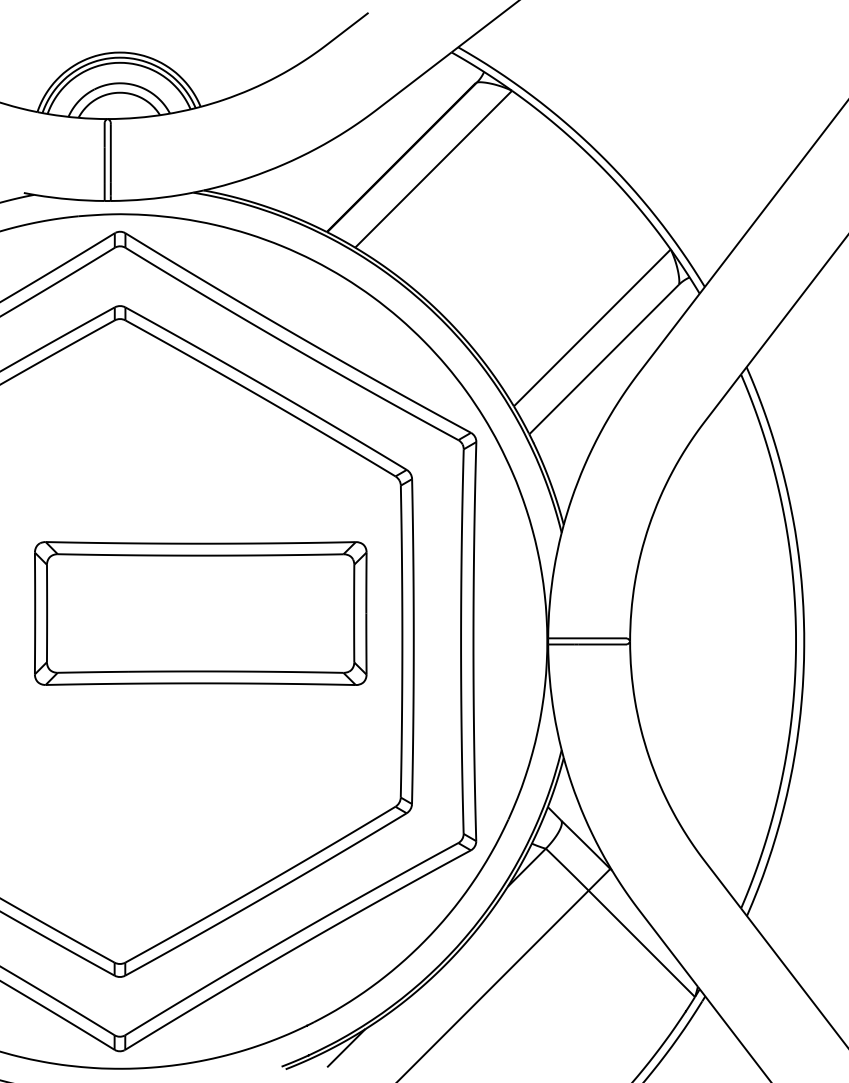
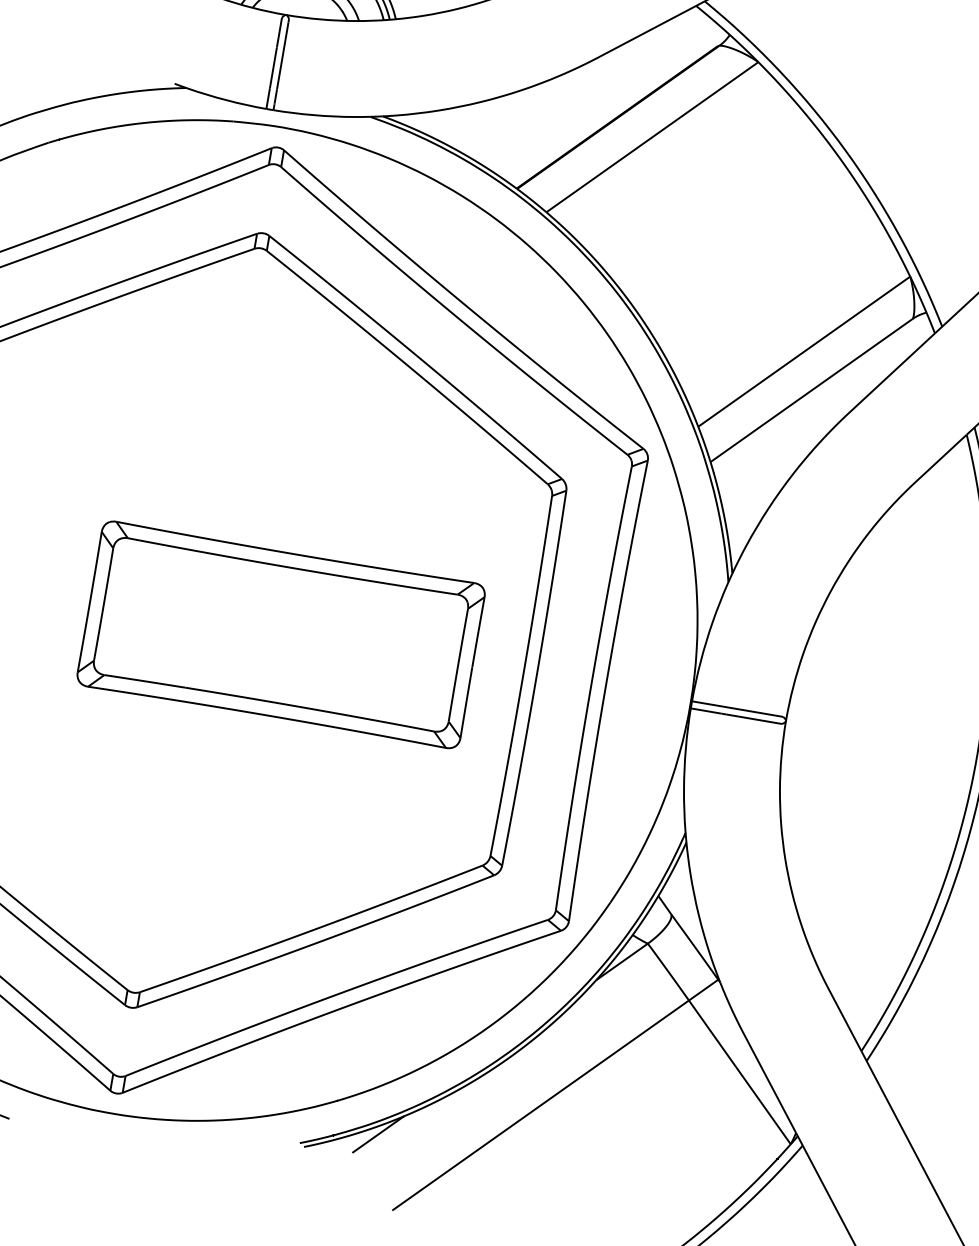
part: (200, 613) -> (280, 634), moved

